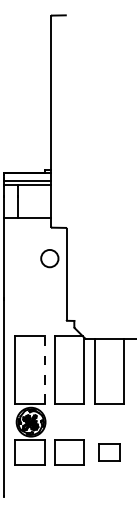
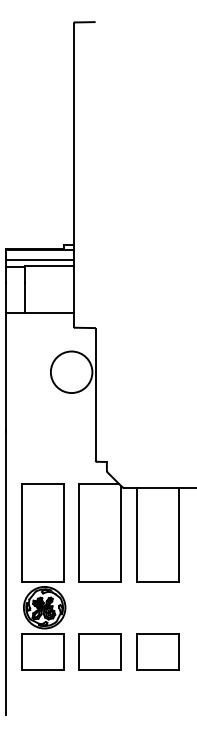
circle: (49, 258) -> (71, 372), size x1.67
line: (44, 370) -> (63, 533), dashed -> solid
part: (109, 452) -> (157, 651), size x1.43

